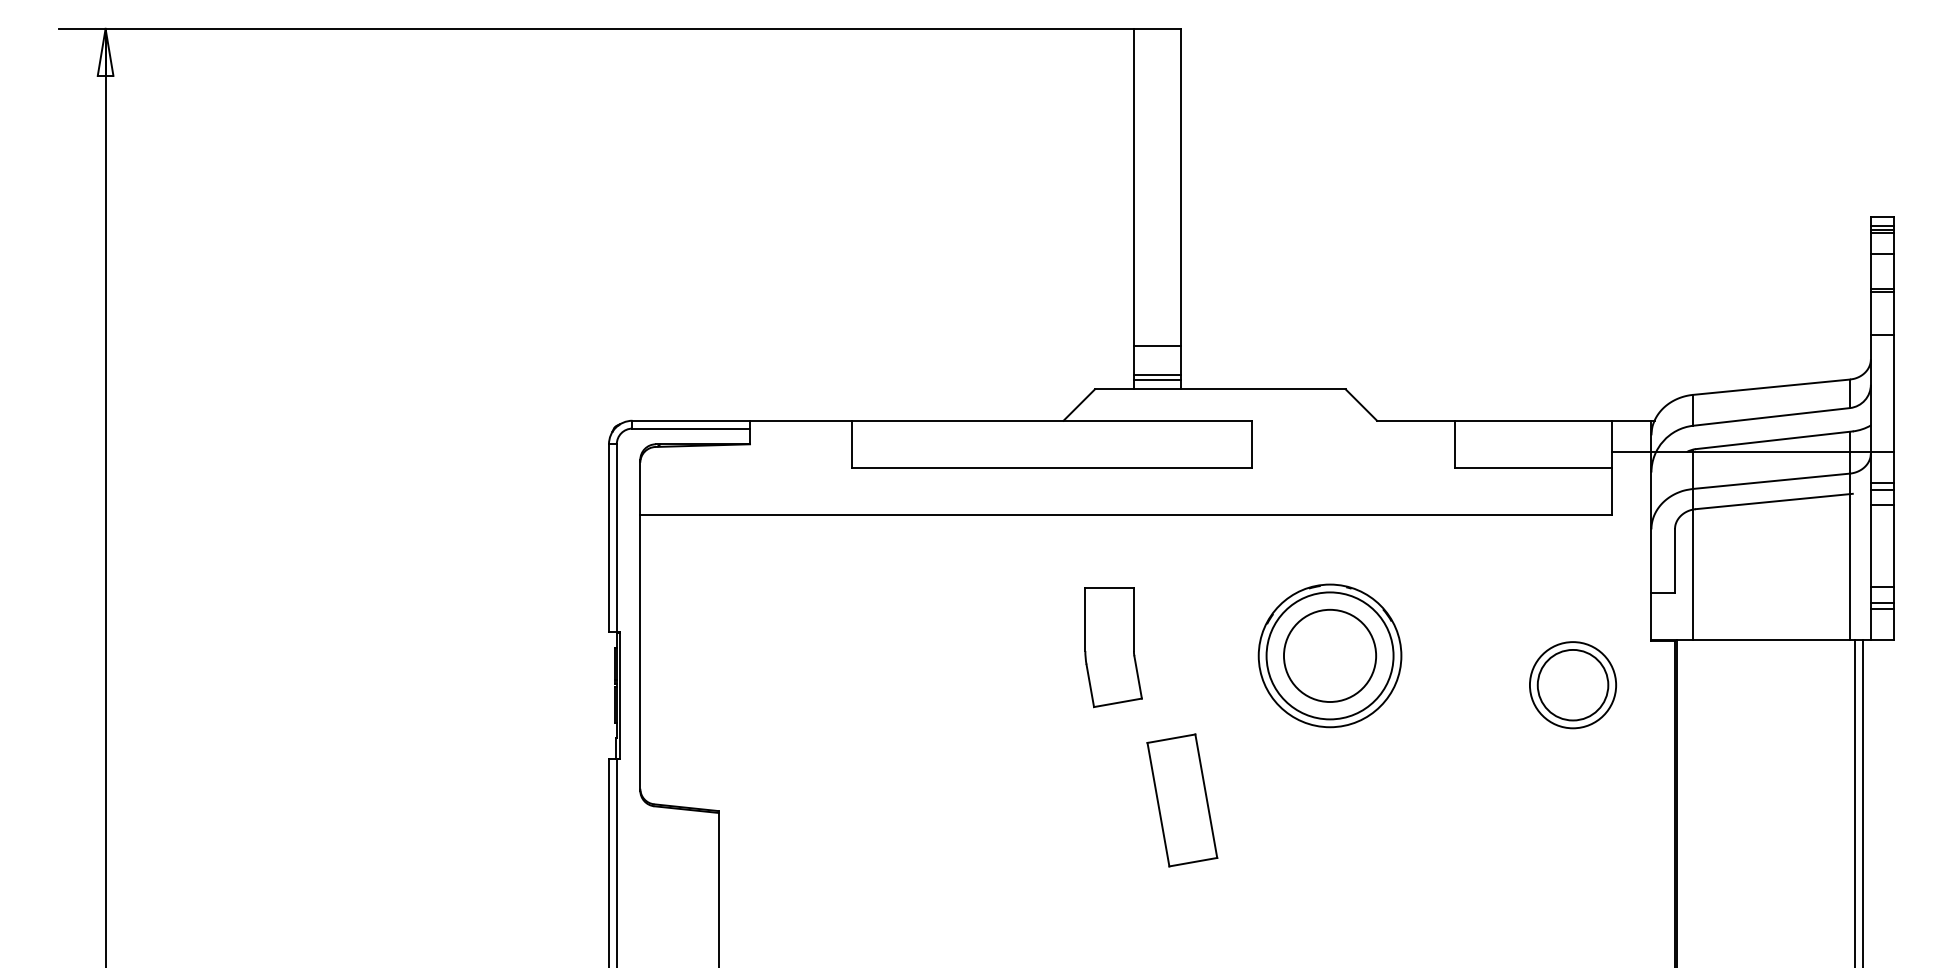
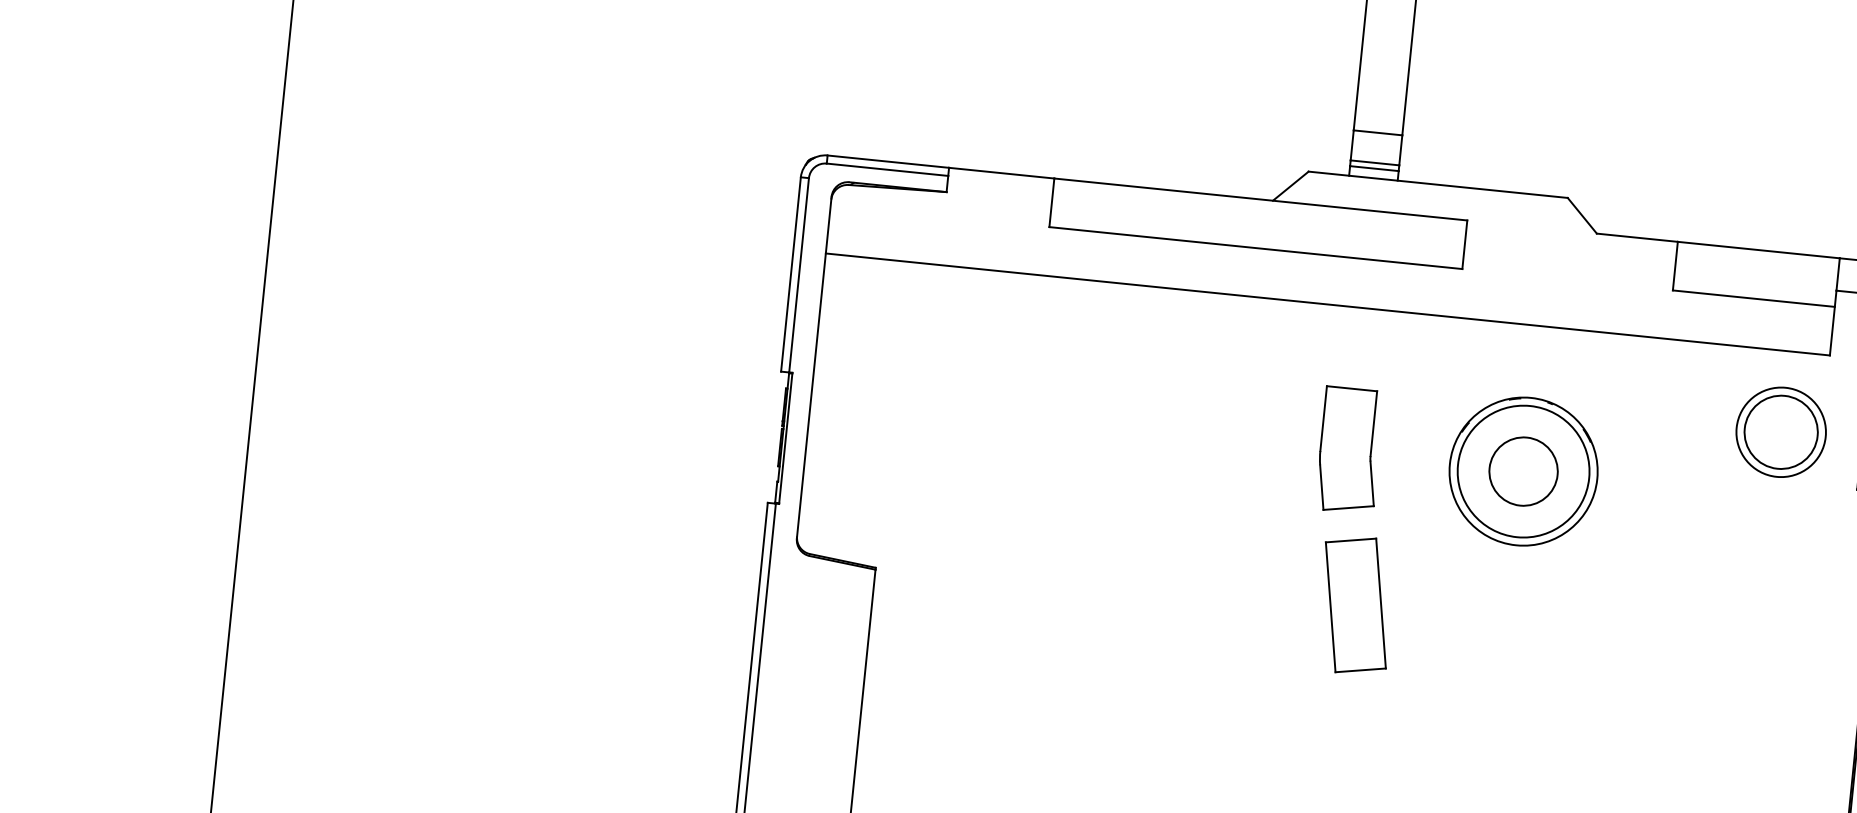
part: (1113, 647) -> (1349, 450), moved
circle: (1329, 655) -> (1523, 471), size x0.71
part: (1573, 685) -> (1781, 432), moved

